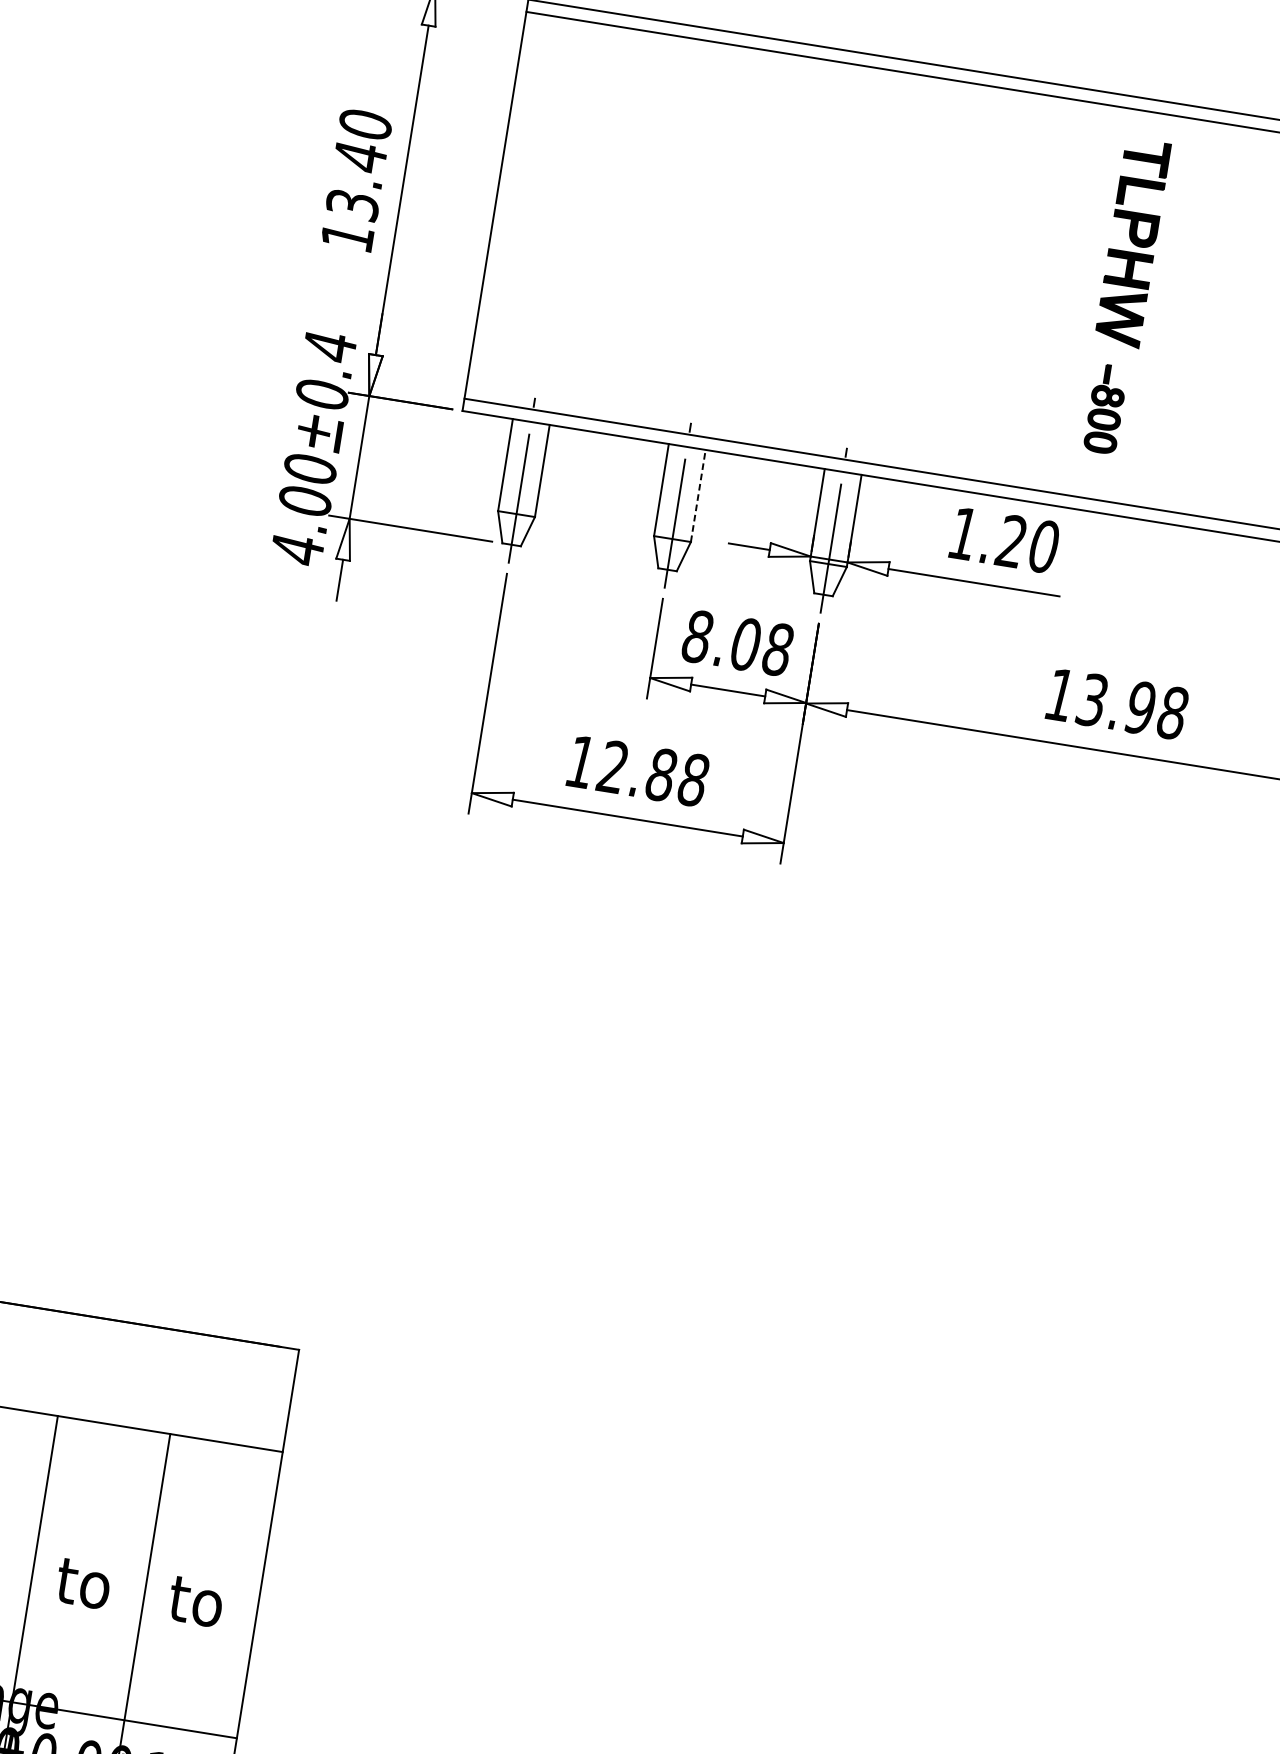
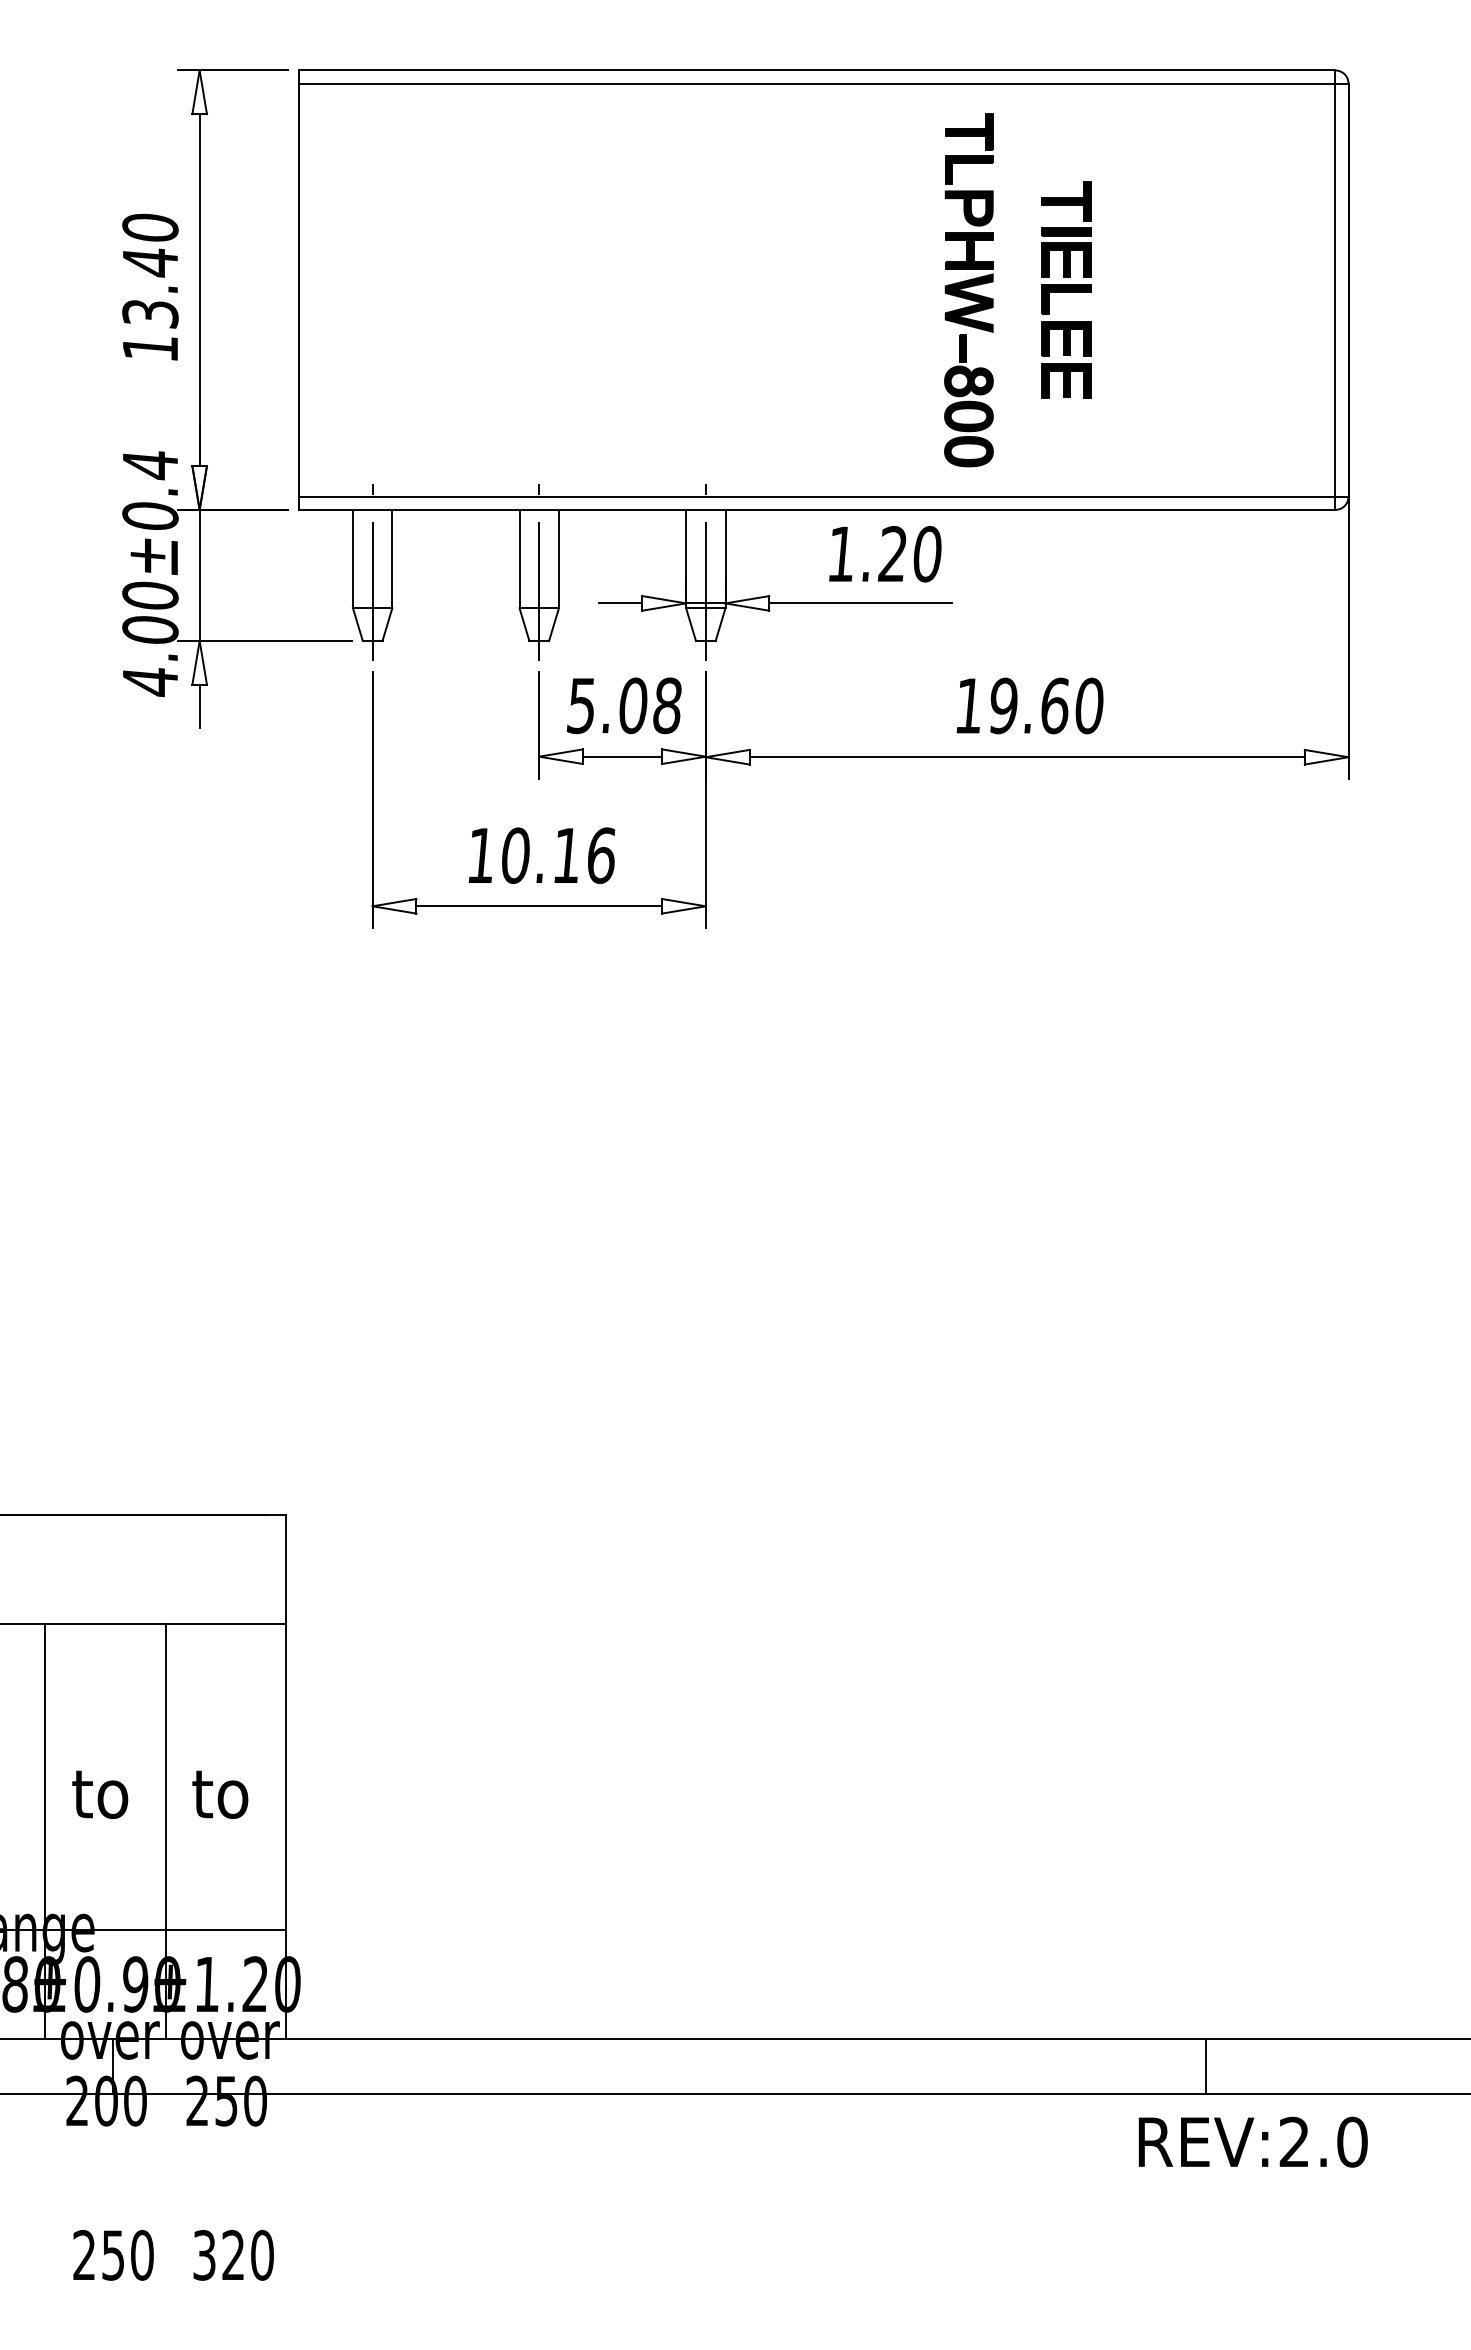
part: (1213, 319) -> (1066, 289), added
part: (1105, 408) -> (968, 400), size x1.43
line: (697, 495) -> (558, 558), dashed -> solid
text: (696, 636) -> (580, 705), 8.08 -> 5.08
text: (1131, 706) -> (1045, 705), 13.98 -> 19.60
text: (652, 773) -> (557, 855), 12.88 -> 10.16

